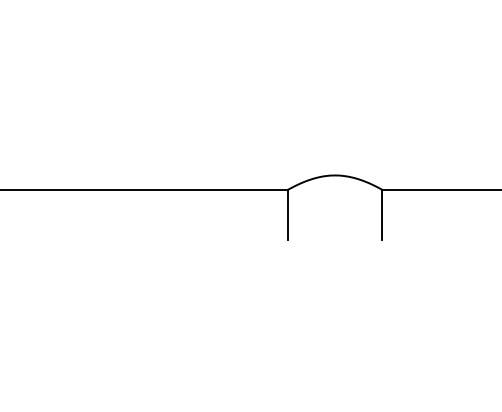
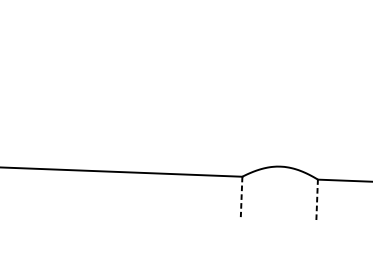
line: (382, 214) -> (317, 199), solid -> dashed
line: (287, 215) -> (241, 197), solid -> dashed

